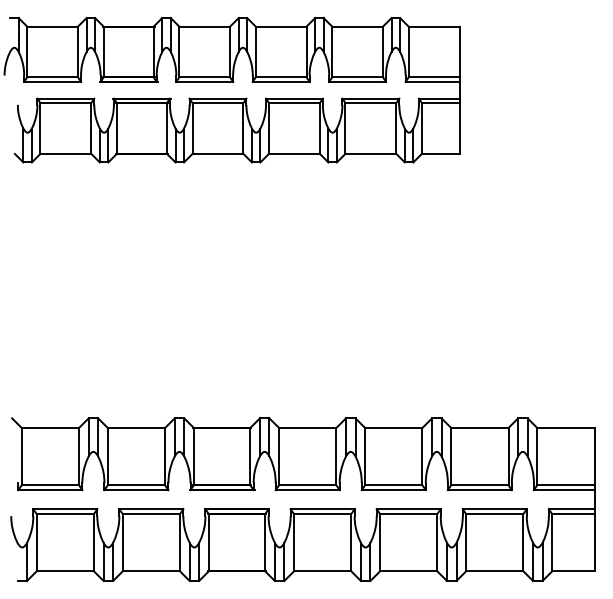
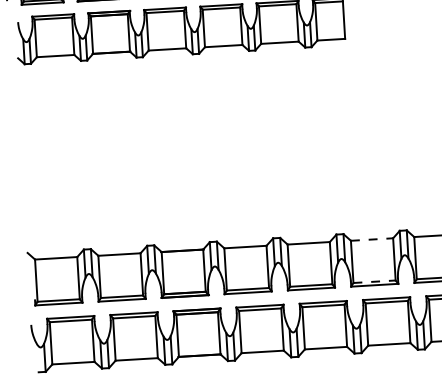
line: (479, 427) -> (371, 239), solid -> dashed
line: (479, 485) -> (374, 281), solid -> dashed

